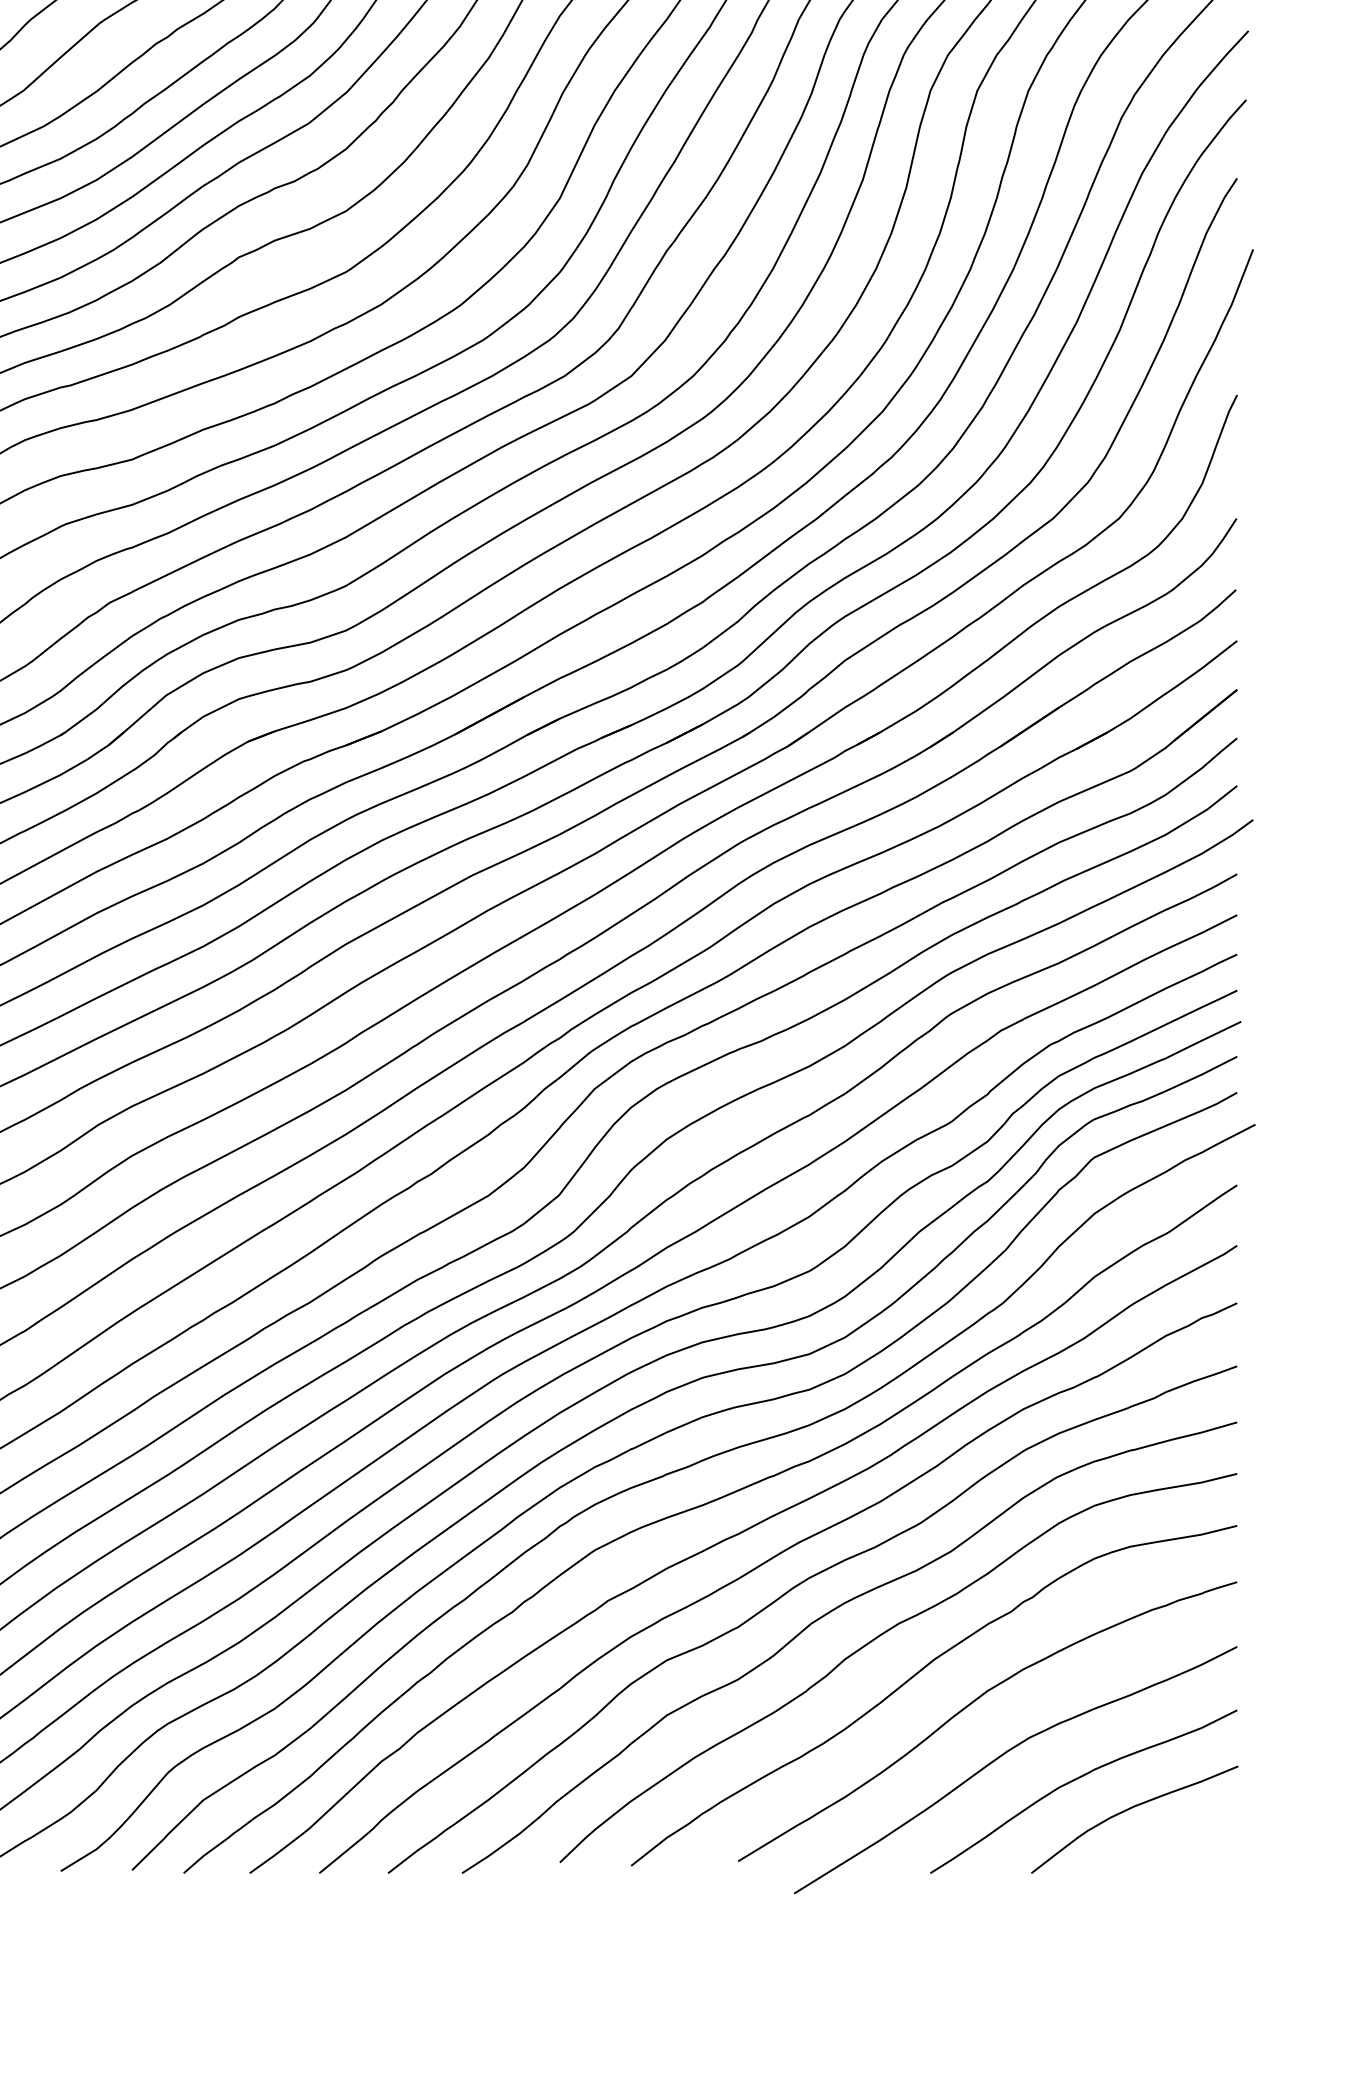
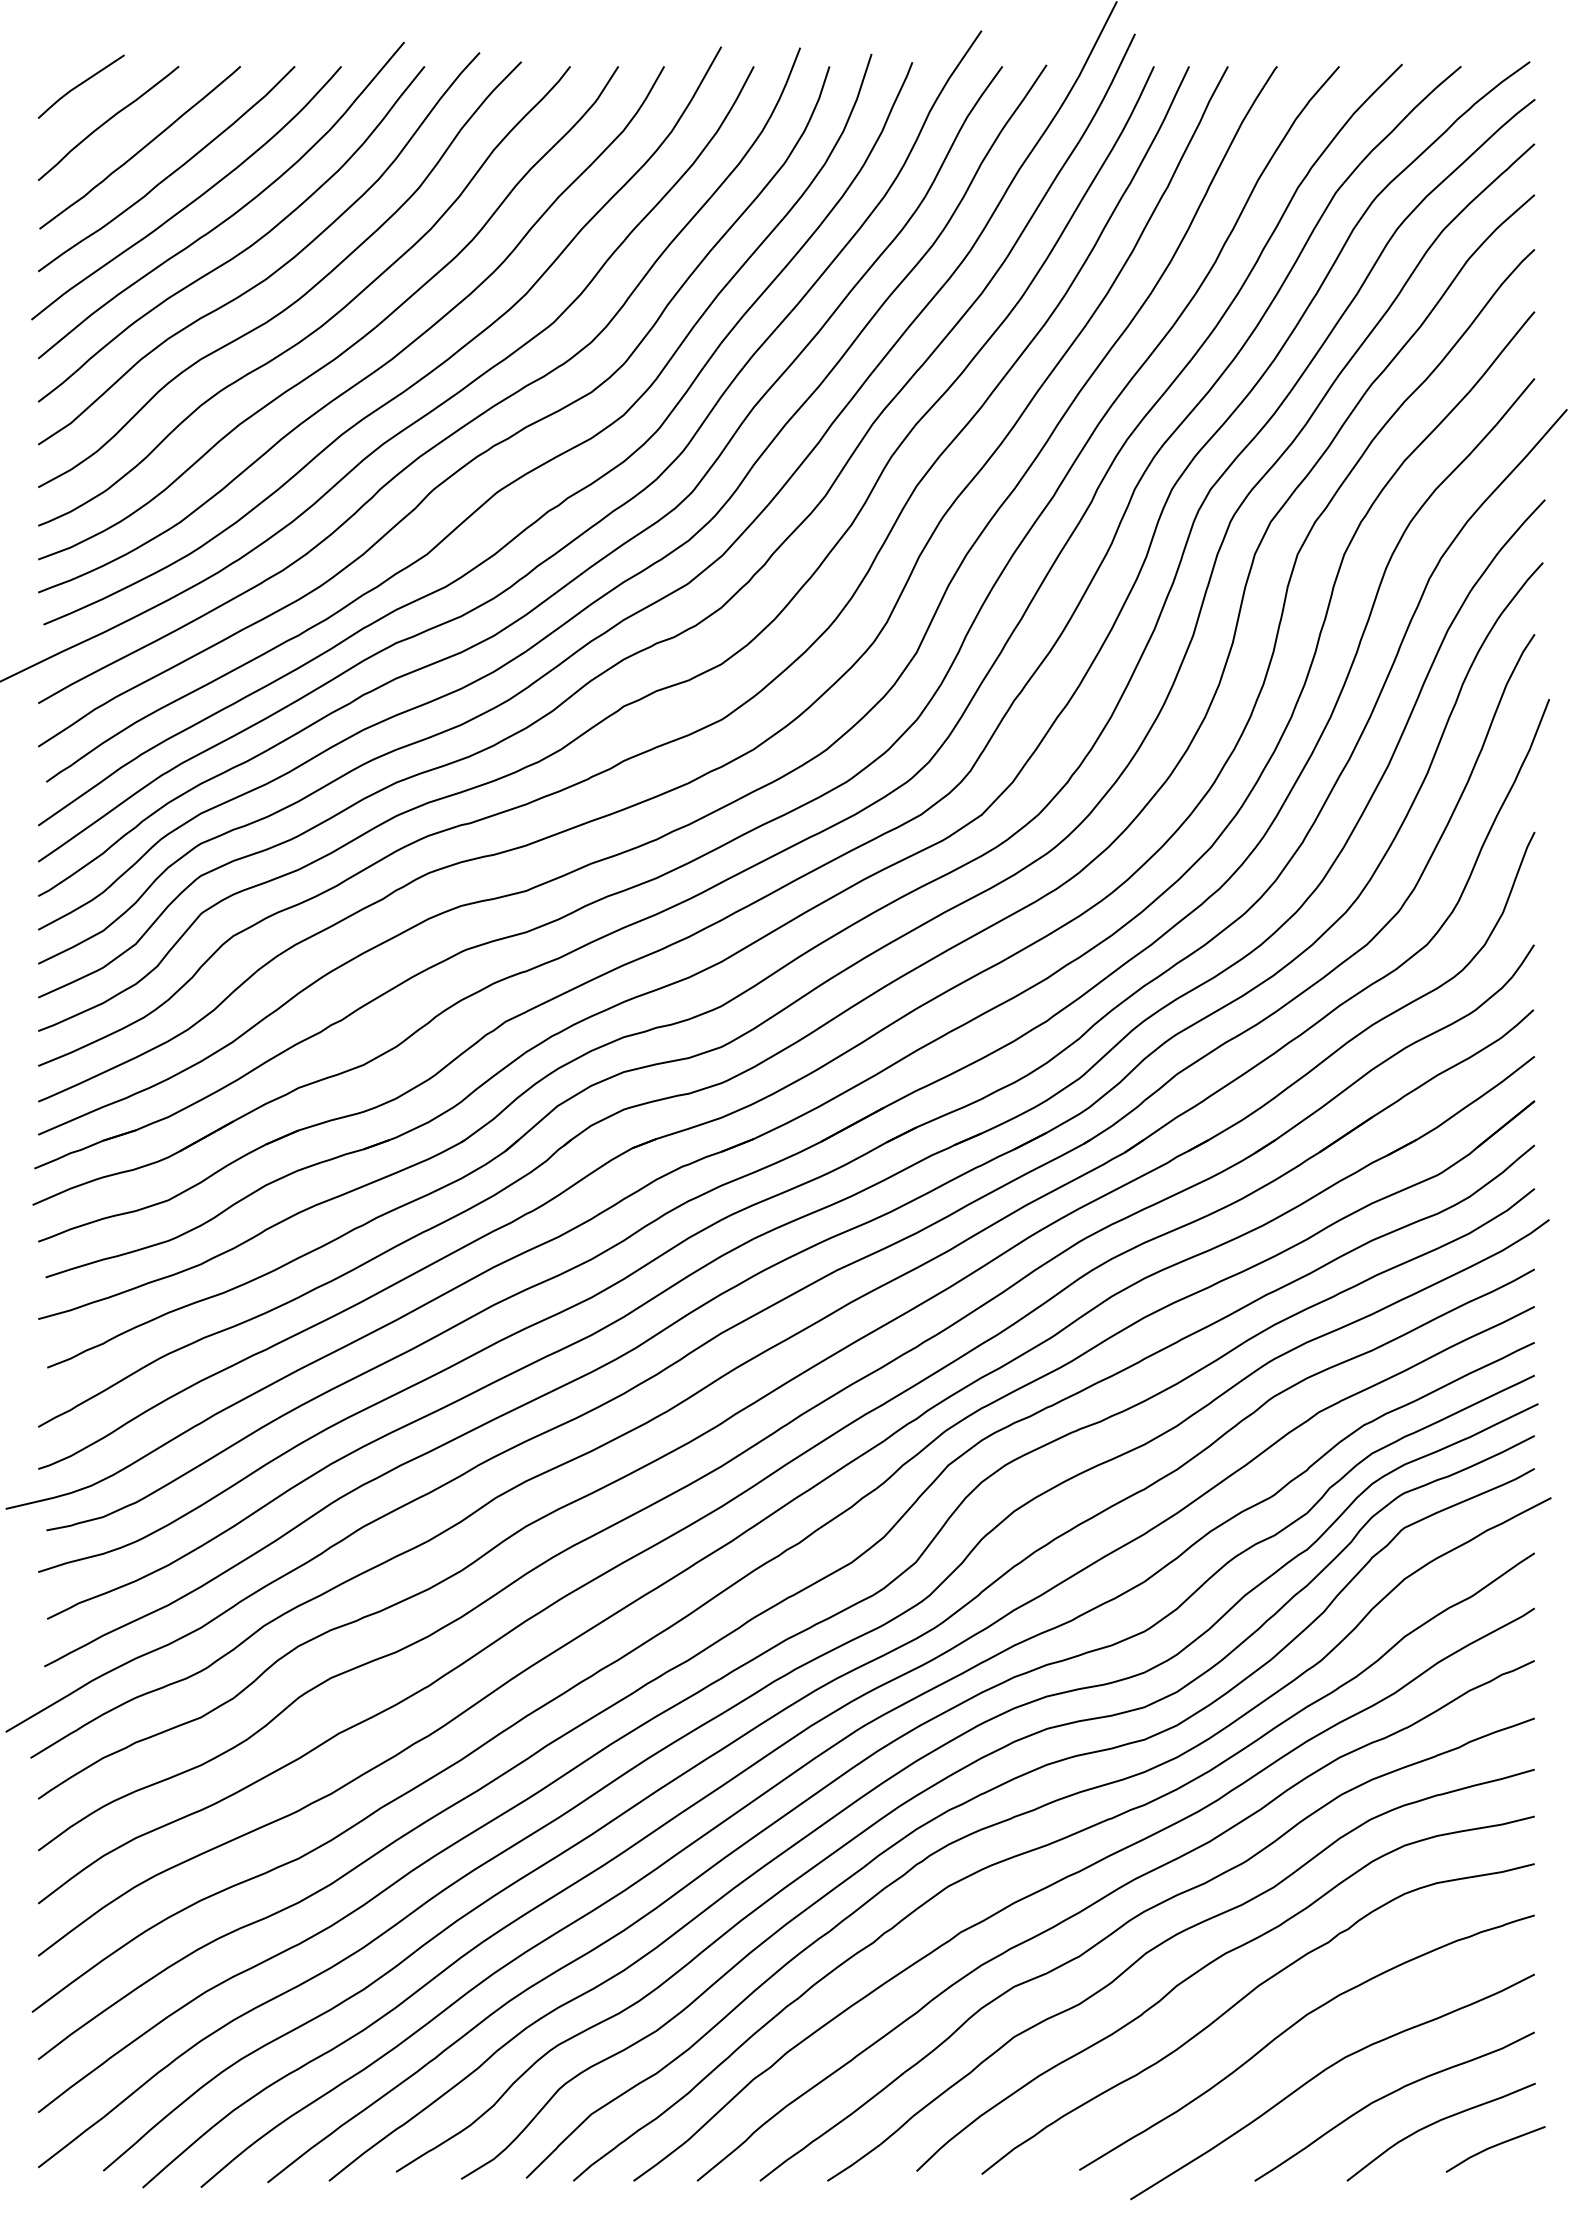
line: (1193, 1836) -> (1494, 2147), added

